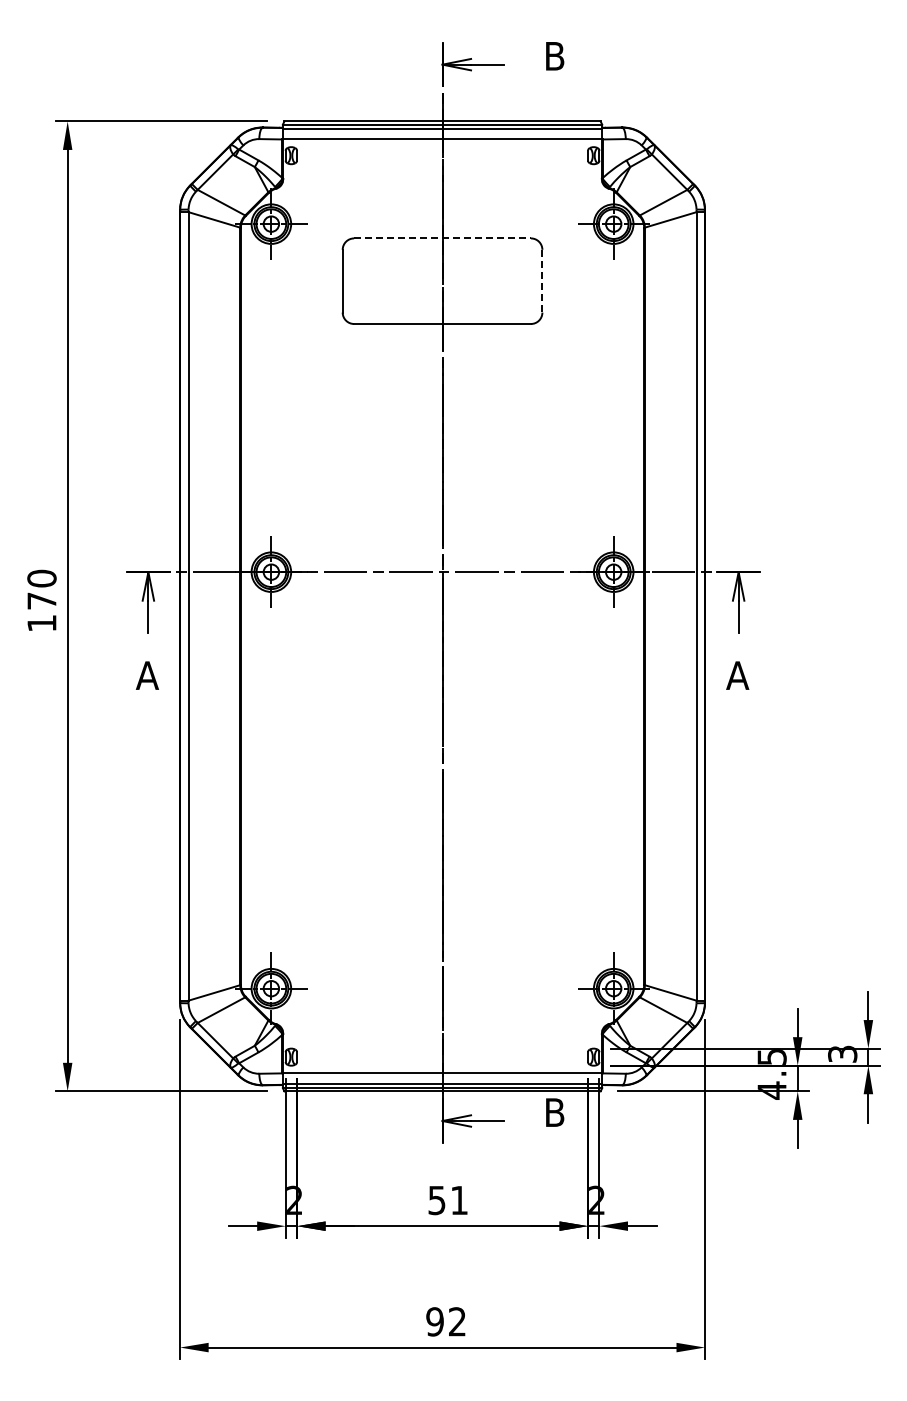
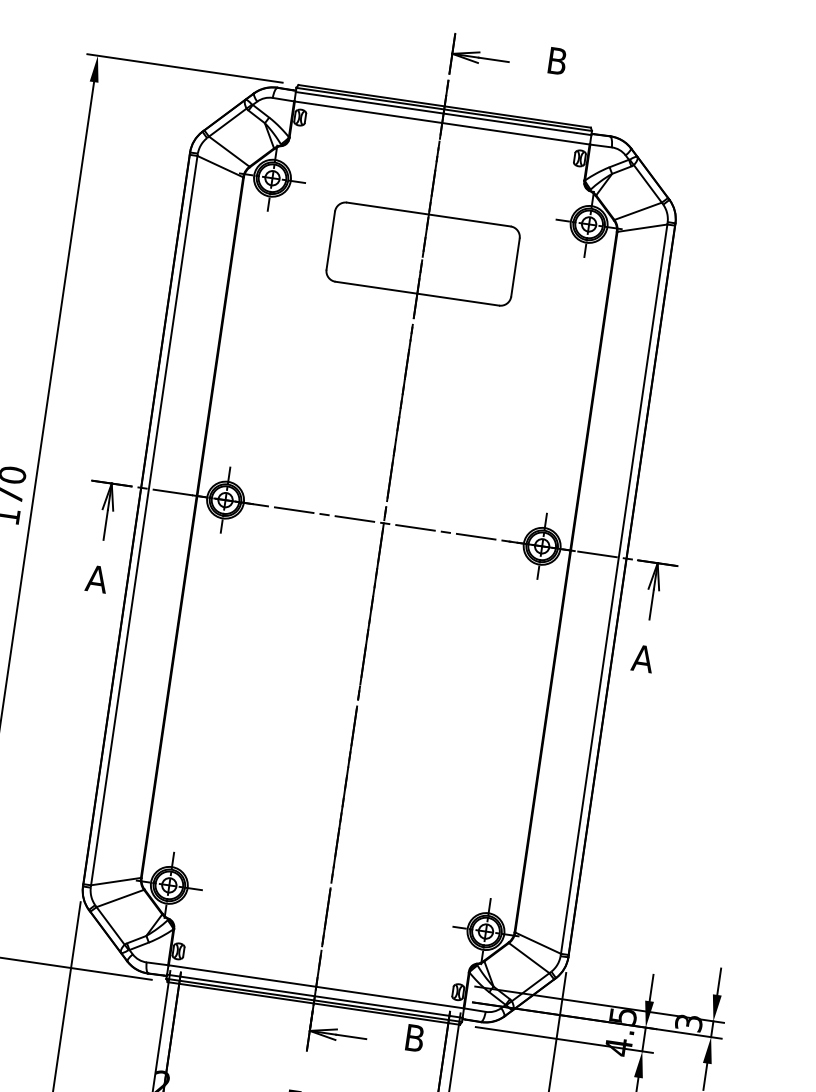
line: (443, 238) -> (429, 214), dashed -> solid
line: (542, 281) -> (515, 267), dashed -> solid

